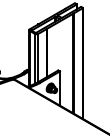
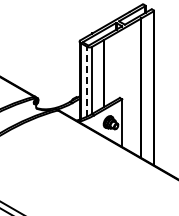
line: (35, 58) -> (87, 81), solid -> dashed

